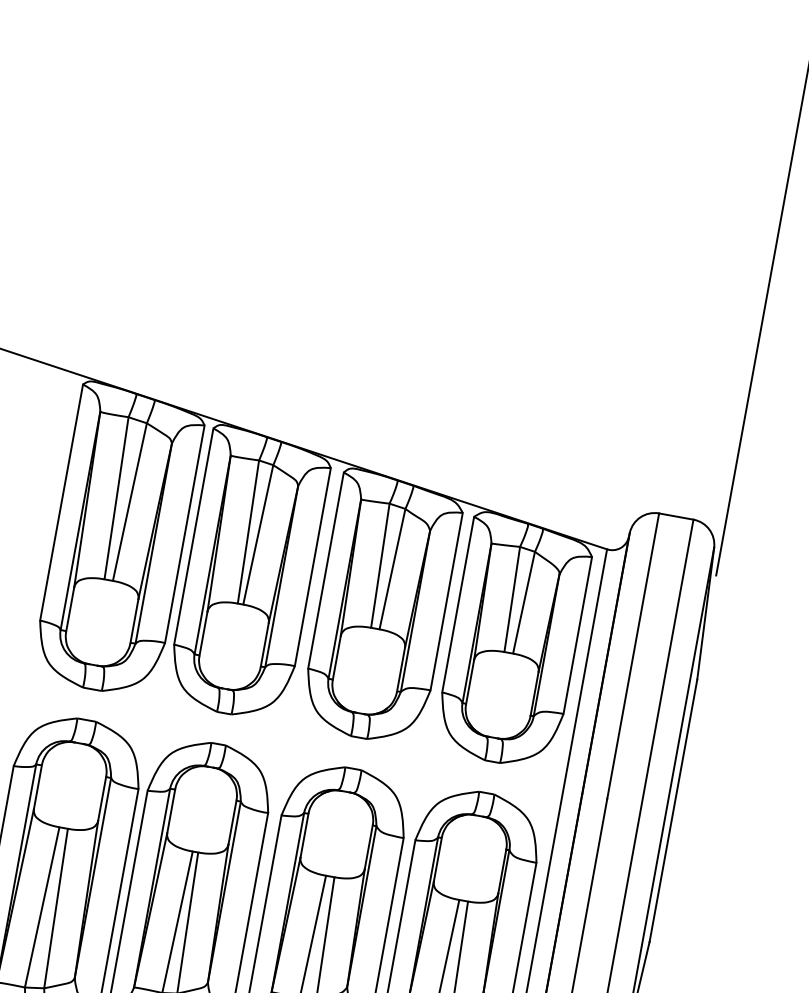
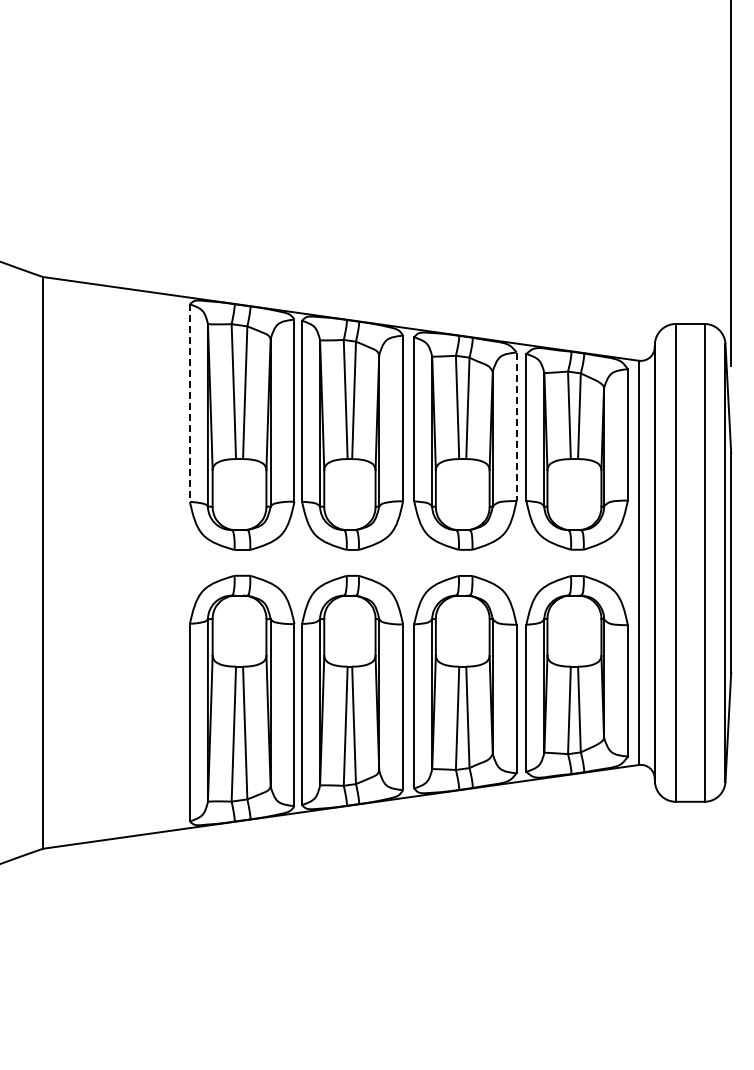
line: (61, 502) -> (189, 403), solid -> dashed
line: (446, 602) -> (516, 427), solid -> dashed

